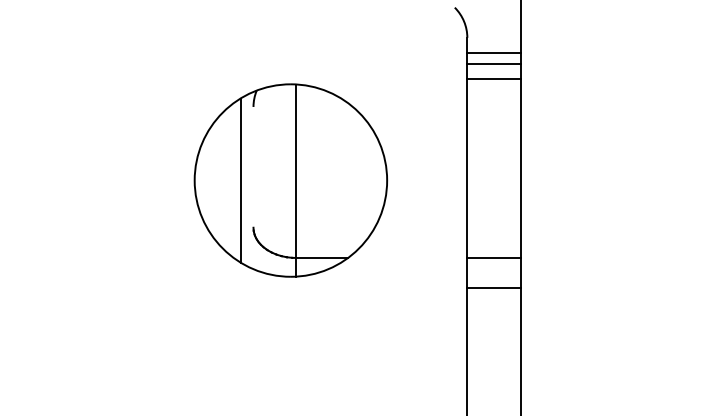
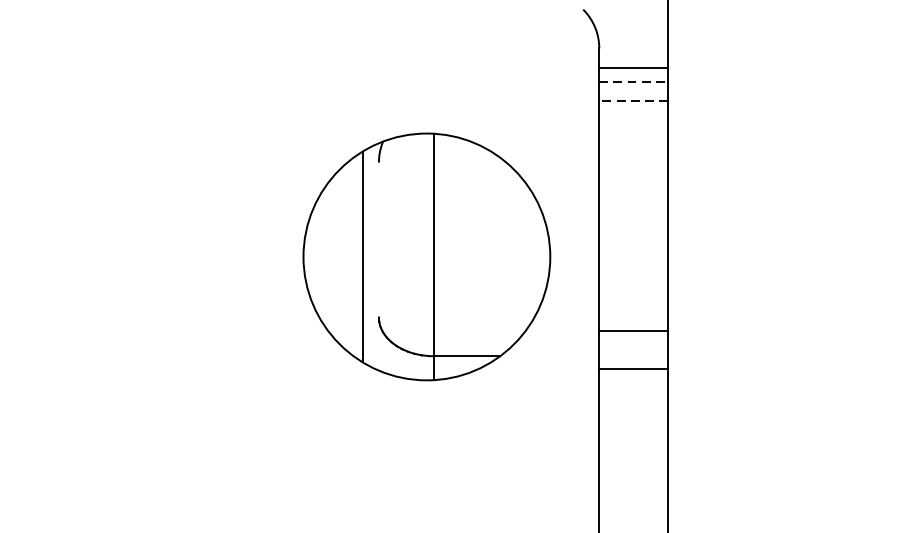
line: (494, 64) -> (634, 82), solid -> dashed
line: (494, 78) -> (634, 100), solid -> dashed
part: (290, 180) -> (426, 256), moved

